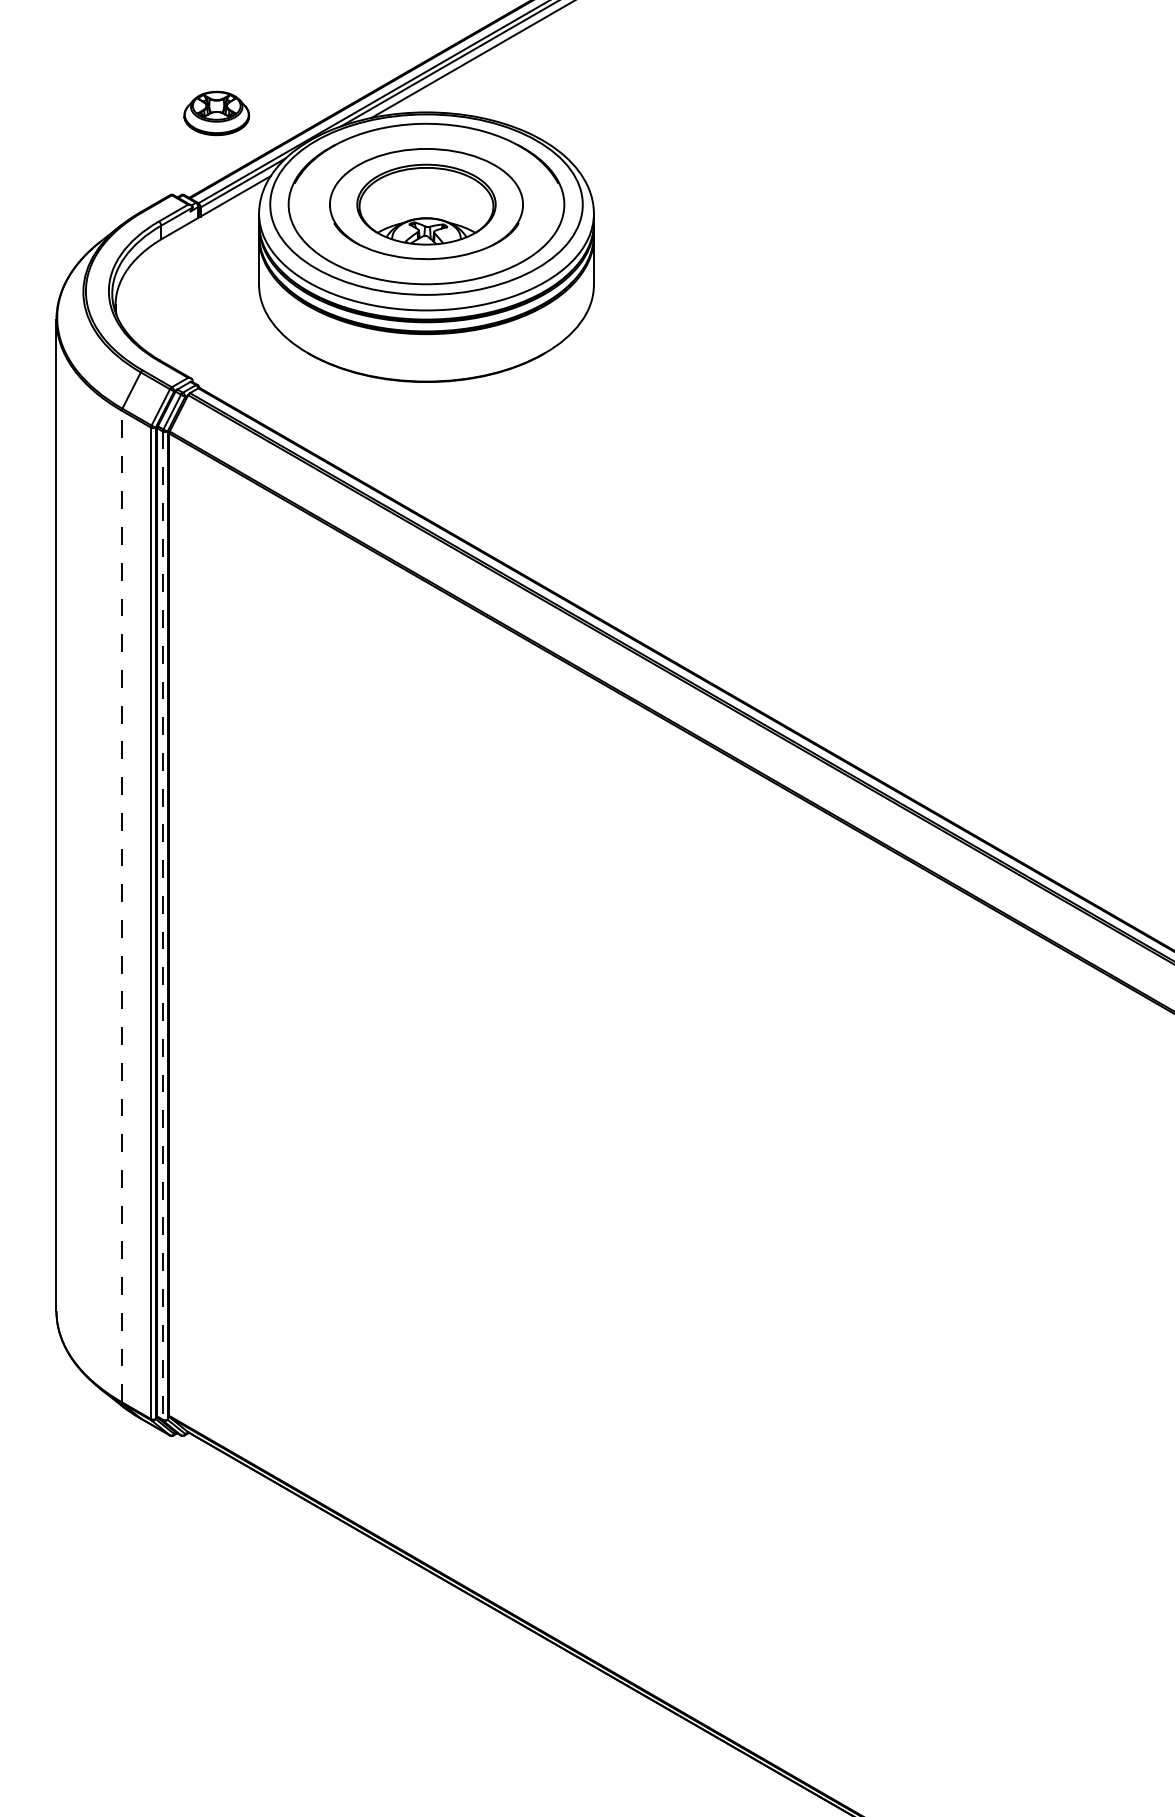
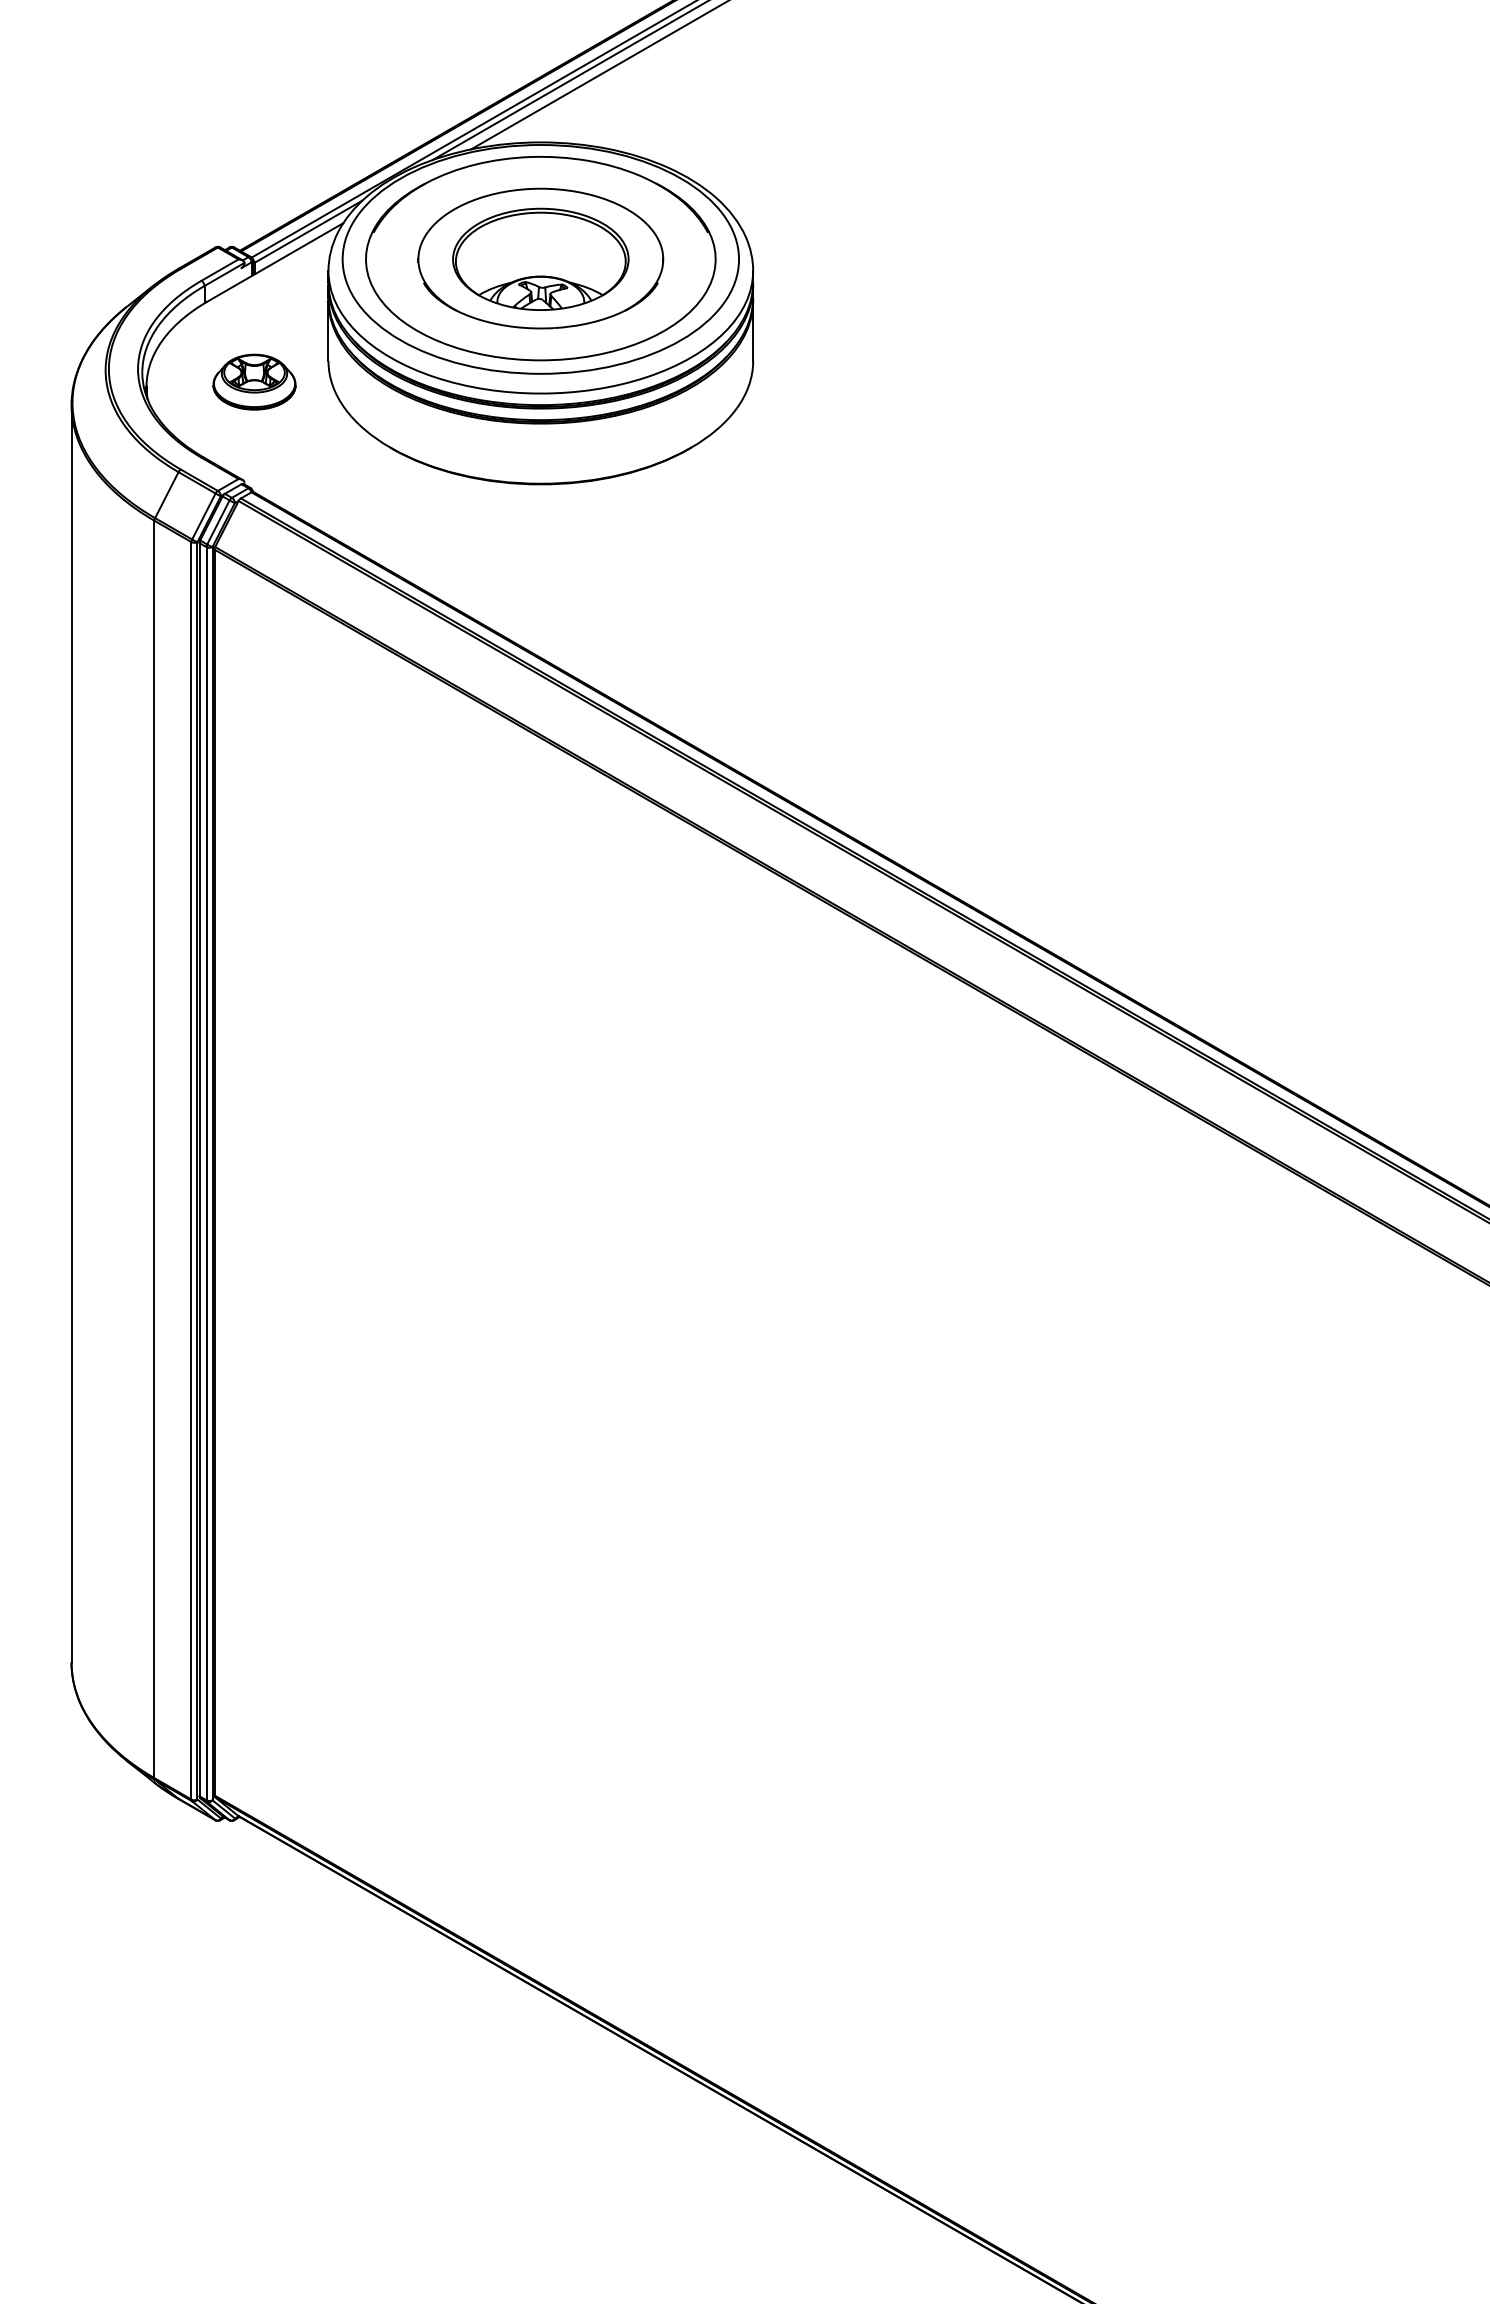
part: (216, 113) -> (254, 382), moved
line: (121, 906) -> (154, 1149), dashed -> solid
line: (162, 926) -> (206, 1174), dashed -> solid

